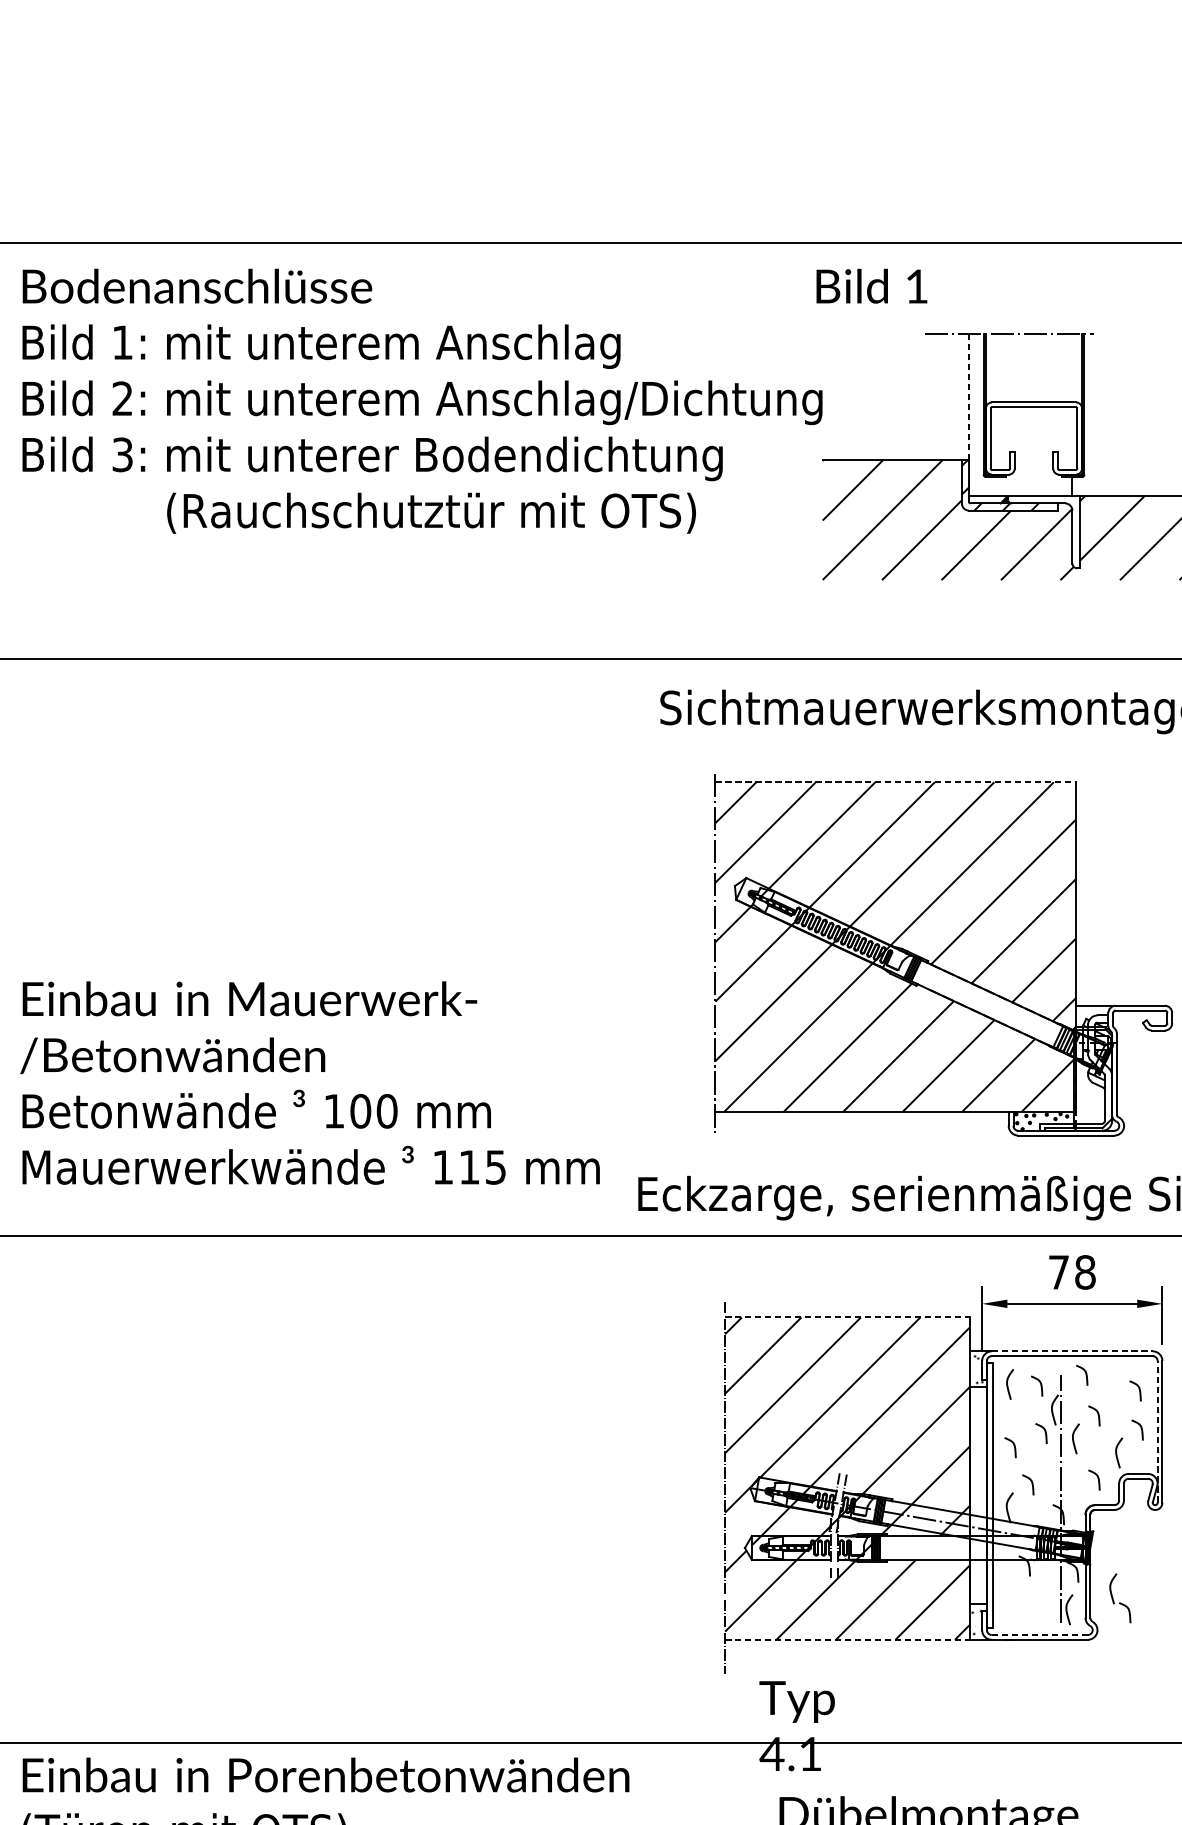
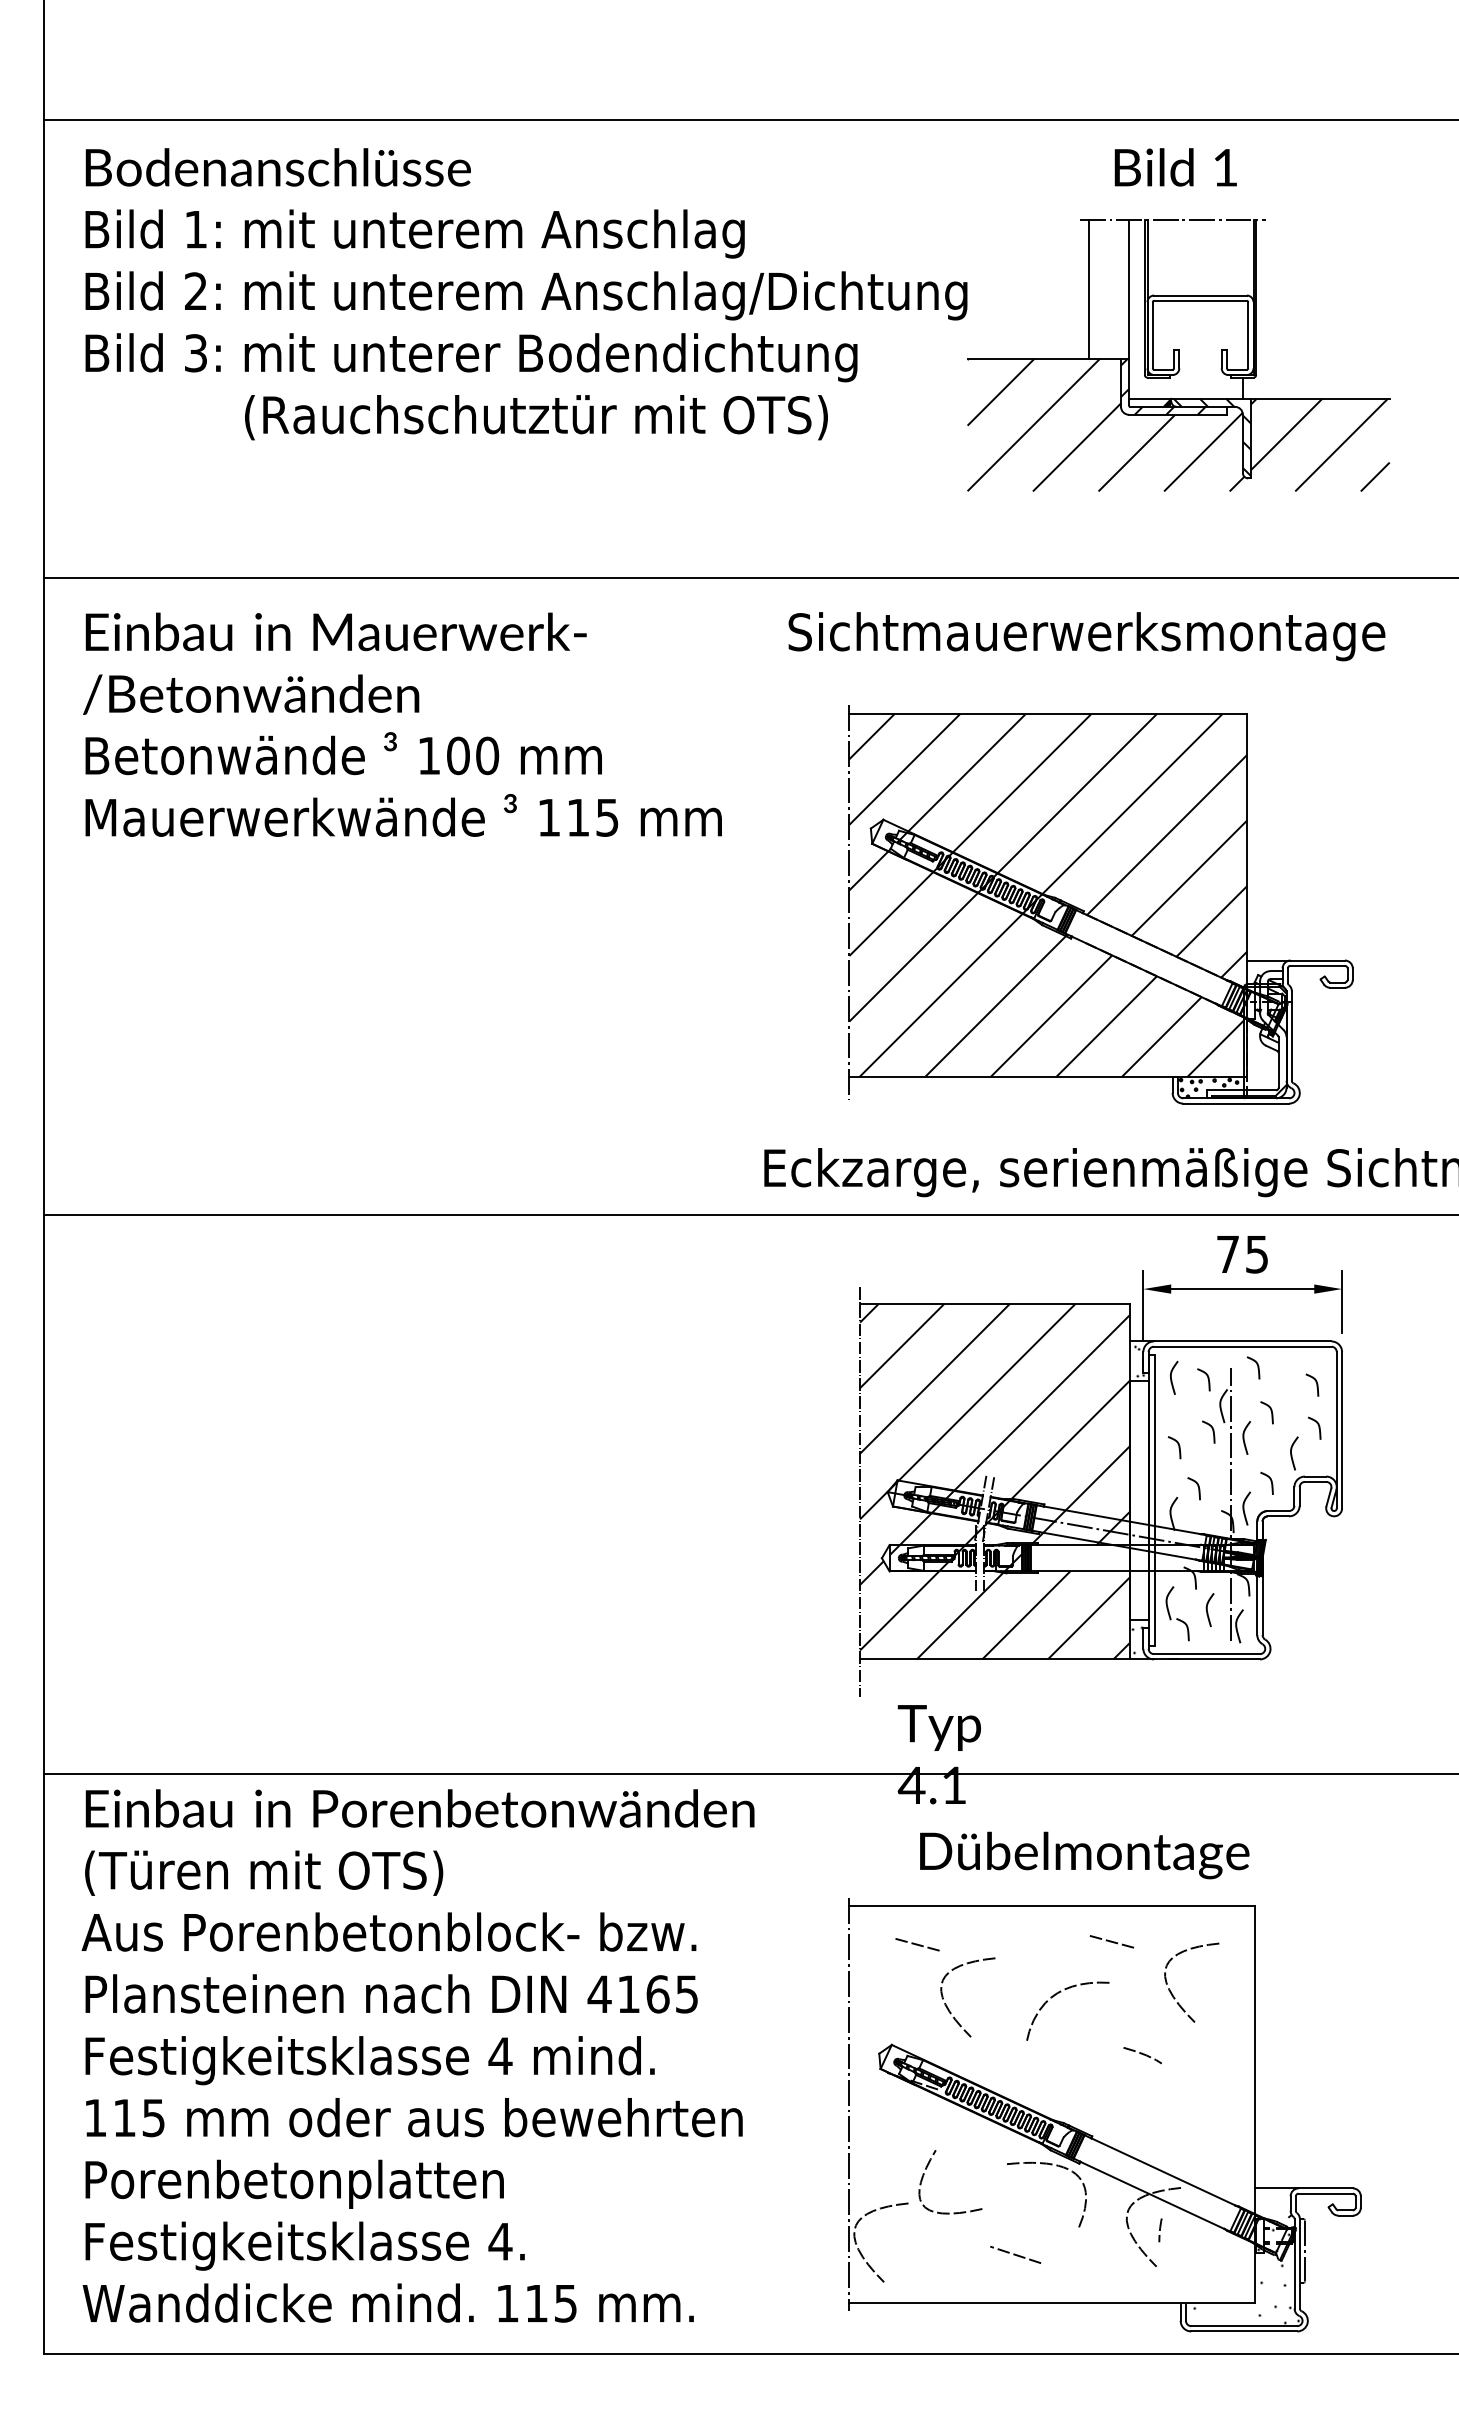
text: (871, 286) -> (1175, 167), moved
line: (933, 397) -> (1089, 289), added
line: (968, 397) -> (1128, 290), dashed -> solid
hatch: (1043, 530) -> (1211, 436), added
line: (896, 782) -> (1048, 714), dashed -> solid
text: (310, 1082) -> (402, 724), moved
text: (1084, 1272) -> (1256, 1254), 78 -> 75
line: (848, 1317) -> (995, 1304), dashed -> solid
line: (1072, 1351) -> (1242, 1341), dashed -> solid
line: (1157, 1431) -> (1336, 1429), dashed -> solid
curve: (1073, 1502) -> (1244, 1508), added
curve: (1040, 1595) -> (1207, 1610), added
part: (1120, 1598) -> (1177, 1613), moved
line: (1039, 1635) -> (1206, 1654), dashed -> solid
line: (848, 1639) -> (995, 1659), dashed -> solid

